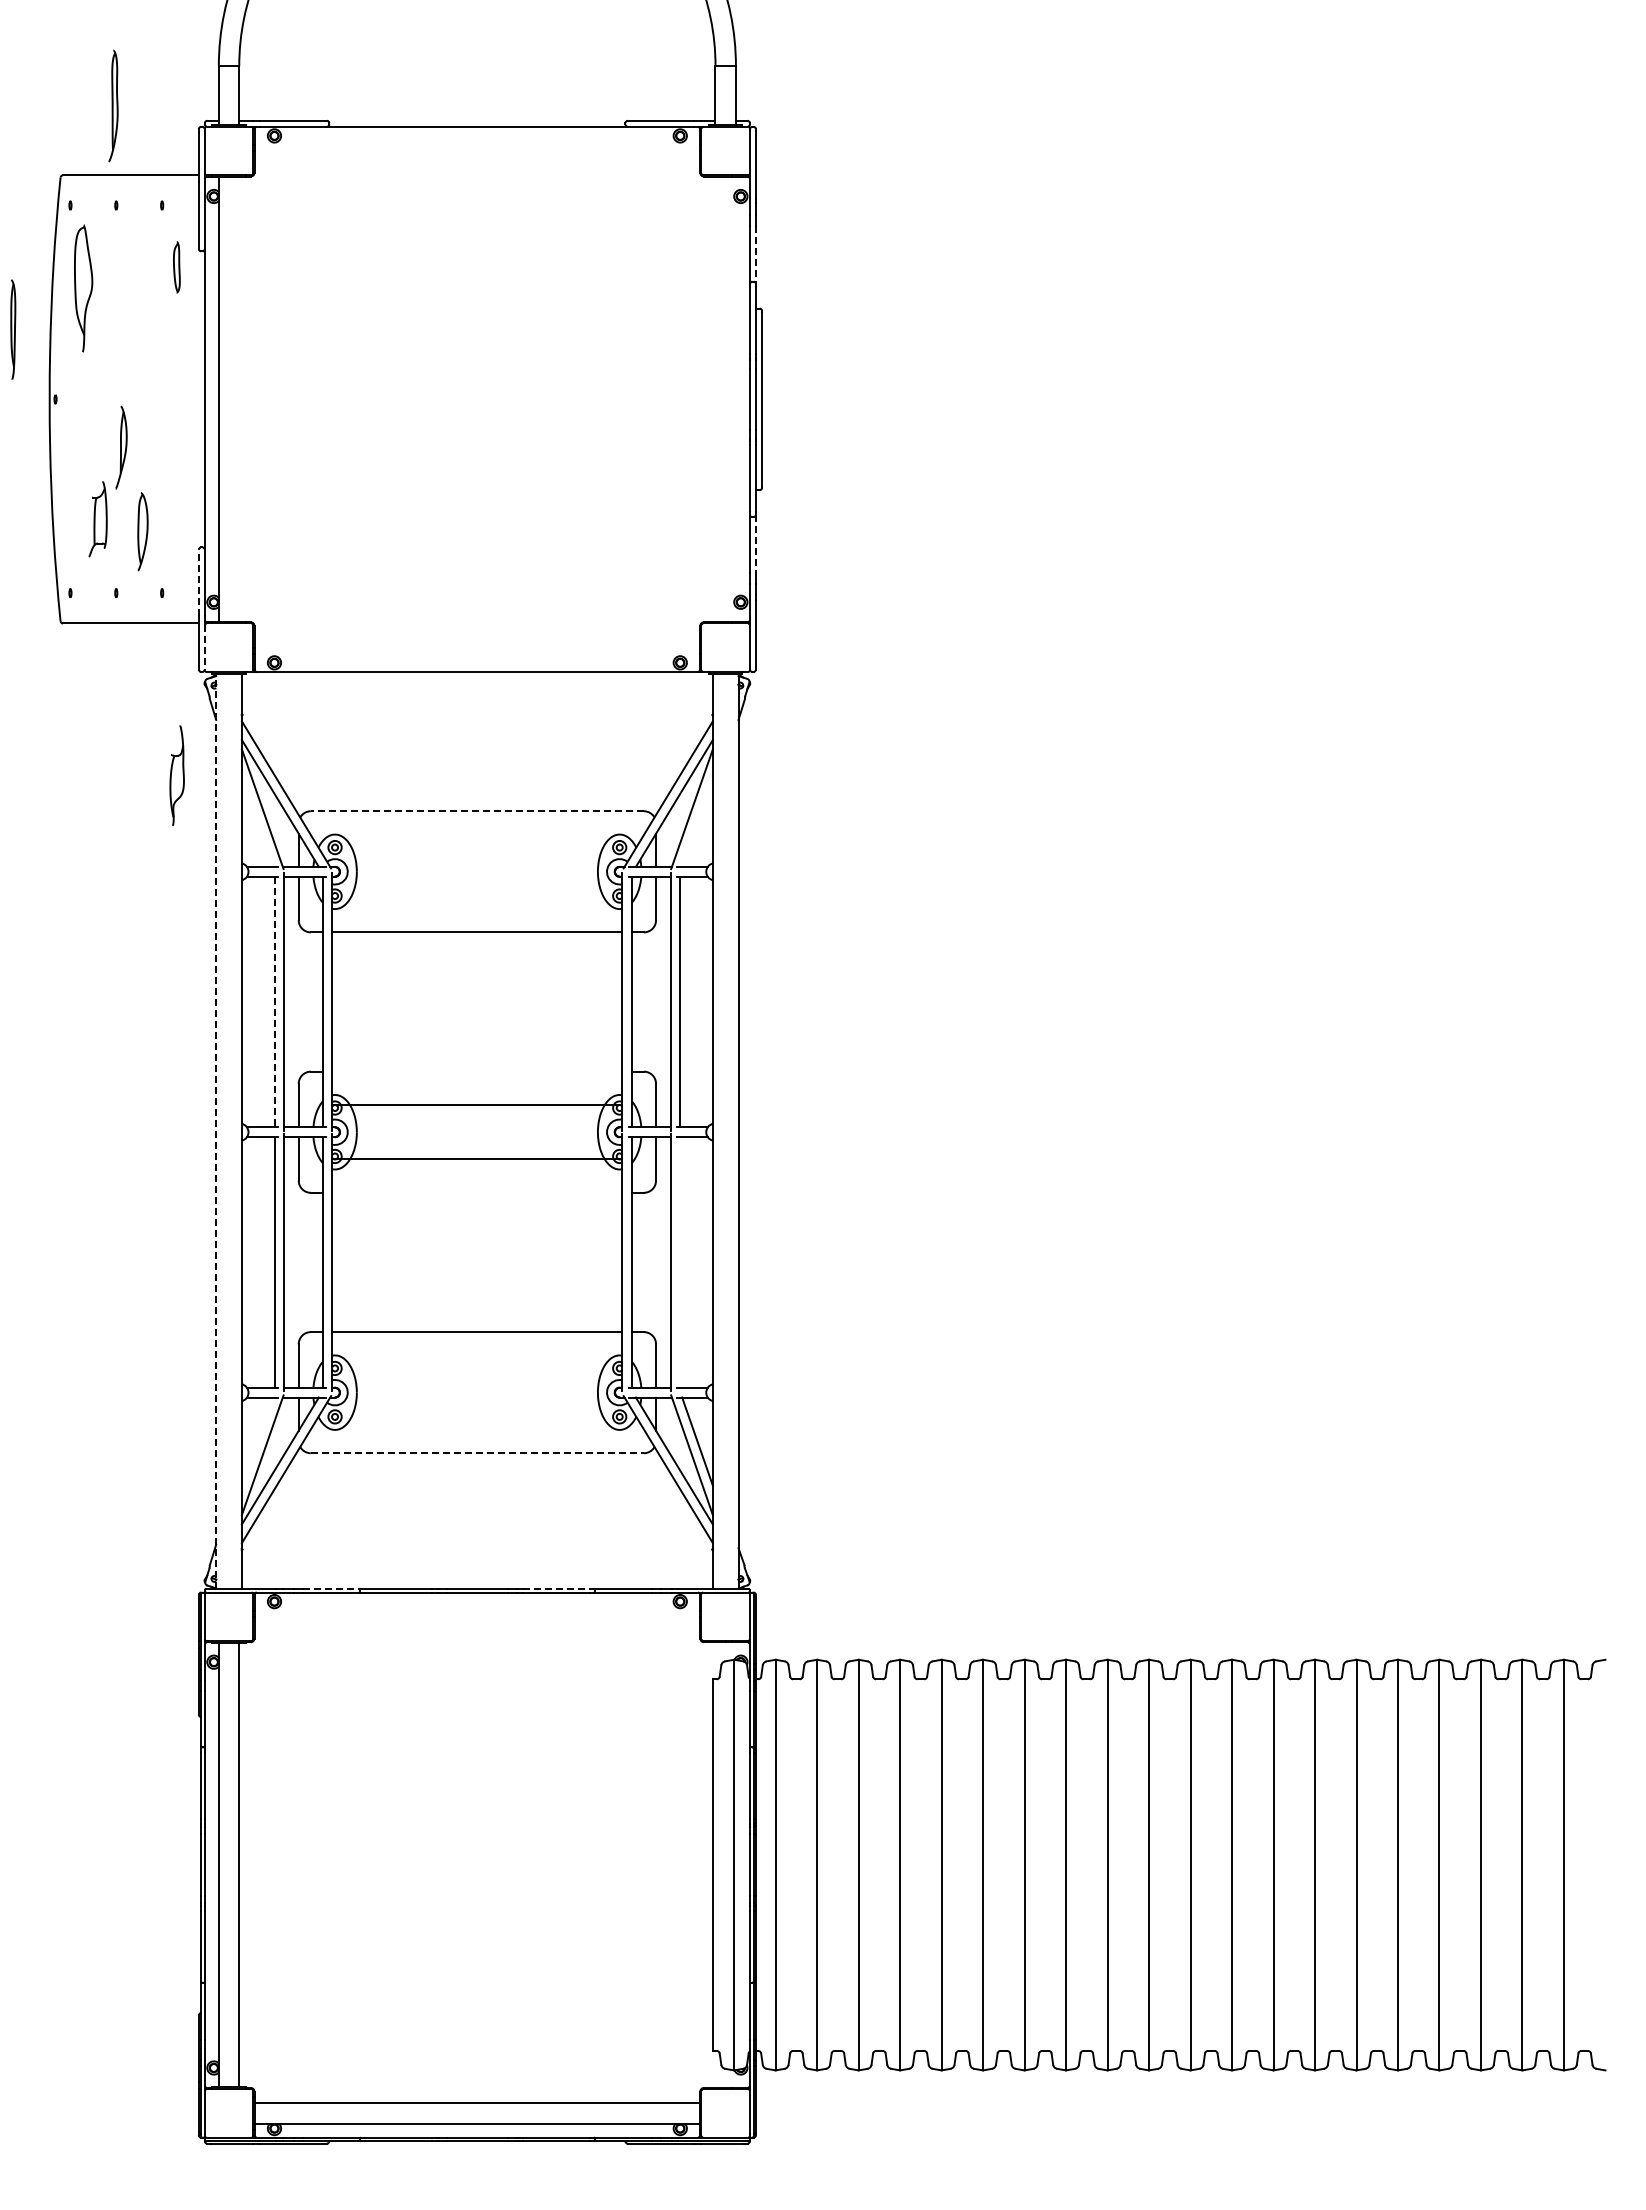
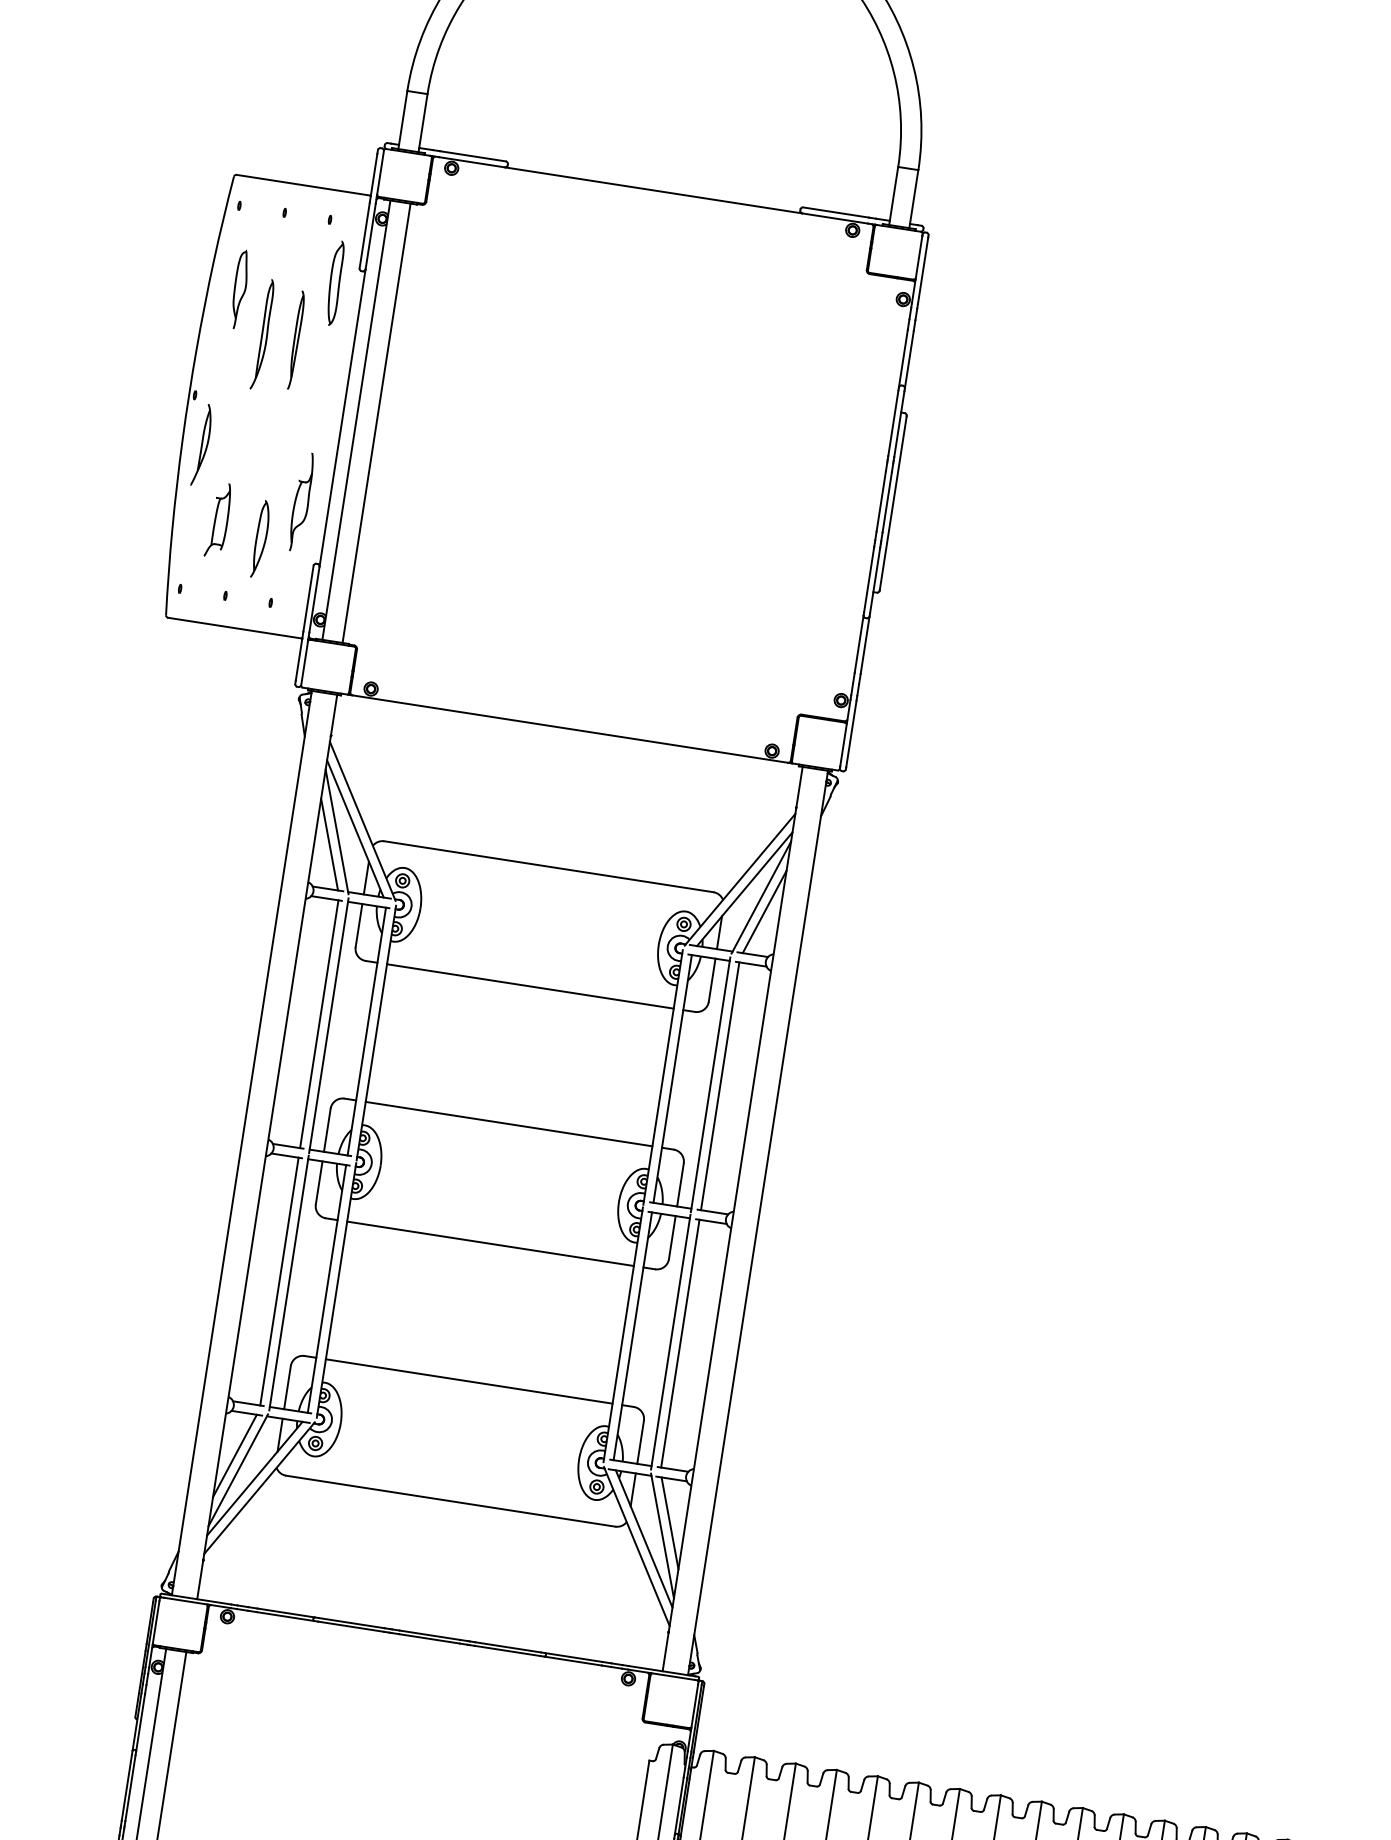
part: (113, 105) -> (263, 334), moved
line: (755, 255) -> (908, 360), dashed -> solid
part: (176, 267) -> (334, 283), size x1.67
part: (83, 287) -> (239, 288), size x0.62
part: (13, 329) -> (296, 340), moved
line: (239, 399) -> (376, 423), added
part: (121, 447) -> (202, 445), moved
line: (755, 544) -> (864, 645), dashed -> solid
line: (198, 582) -> (308, 598), dashed -> solid
line: (204, 648) -> (304, 664), dashed -> solid
part: (176, 775) -> (300, 501), moved
line: (477, 811) -> (548, 867), dashed -> solid
line: (256, 822) -> (328, 844), added
line: (697, 822) -> (764, 911), added
line: (274, 1002) -> (319, 1024), dashed -> solid
line: (477, 1104) -> (490, 1243), moved
line: (216, 1131) -> (242, 1143), dashed -> solid
line: (477, 1158) -> (509, 1123), moved
line: (680, 1262) -> (680, 1343), added
line: (256, 1441) -> (234, 1455), added
line: (477, 1453) -> (450, 1501), dashed -> solid
line: (332, 1588) -> (286, 1612), dashed -> solid
line: (557, 1588) -> (509, 1647), dashed -> solid

